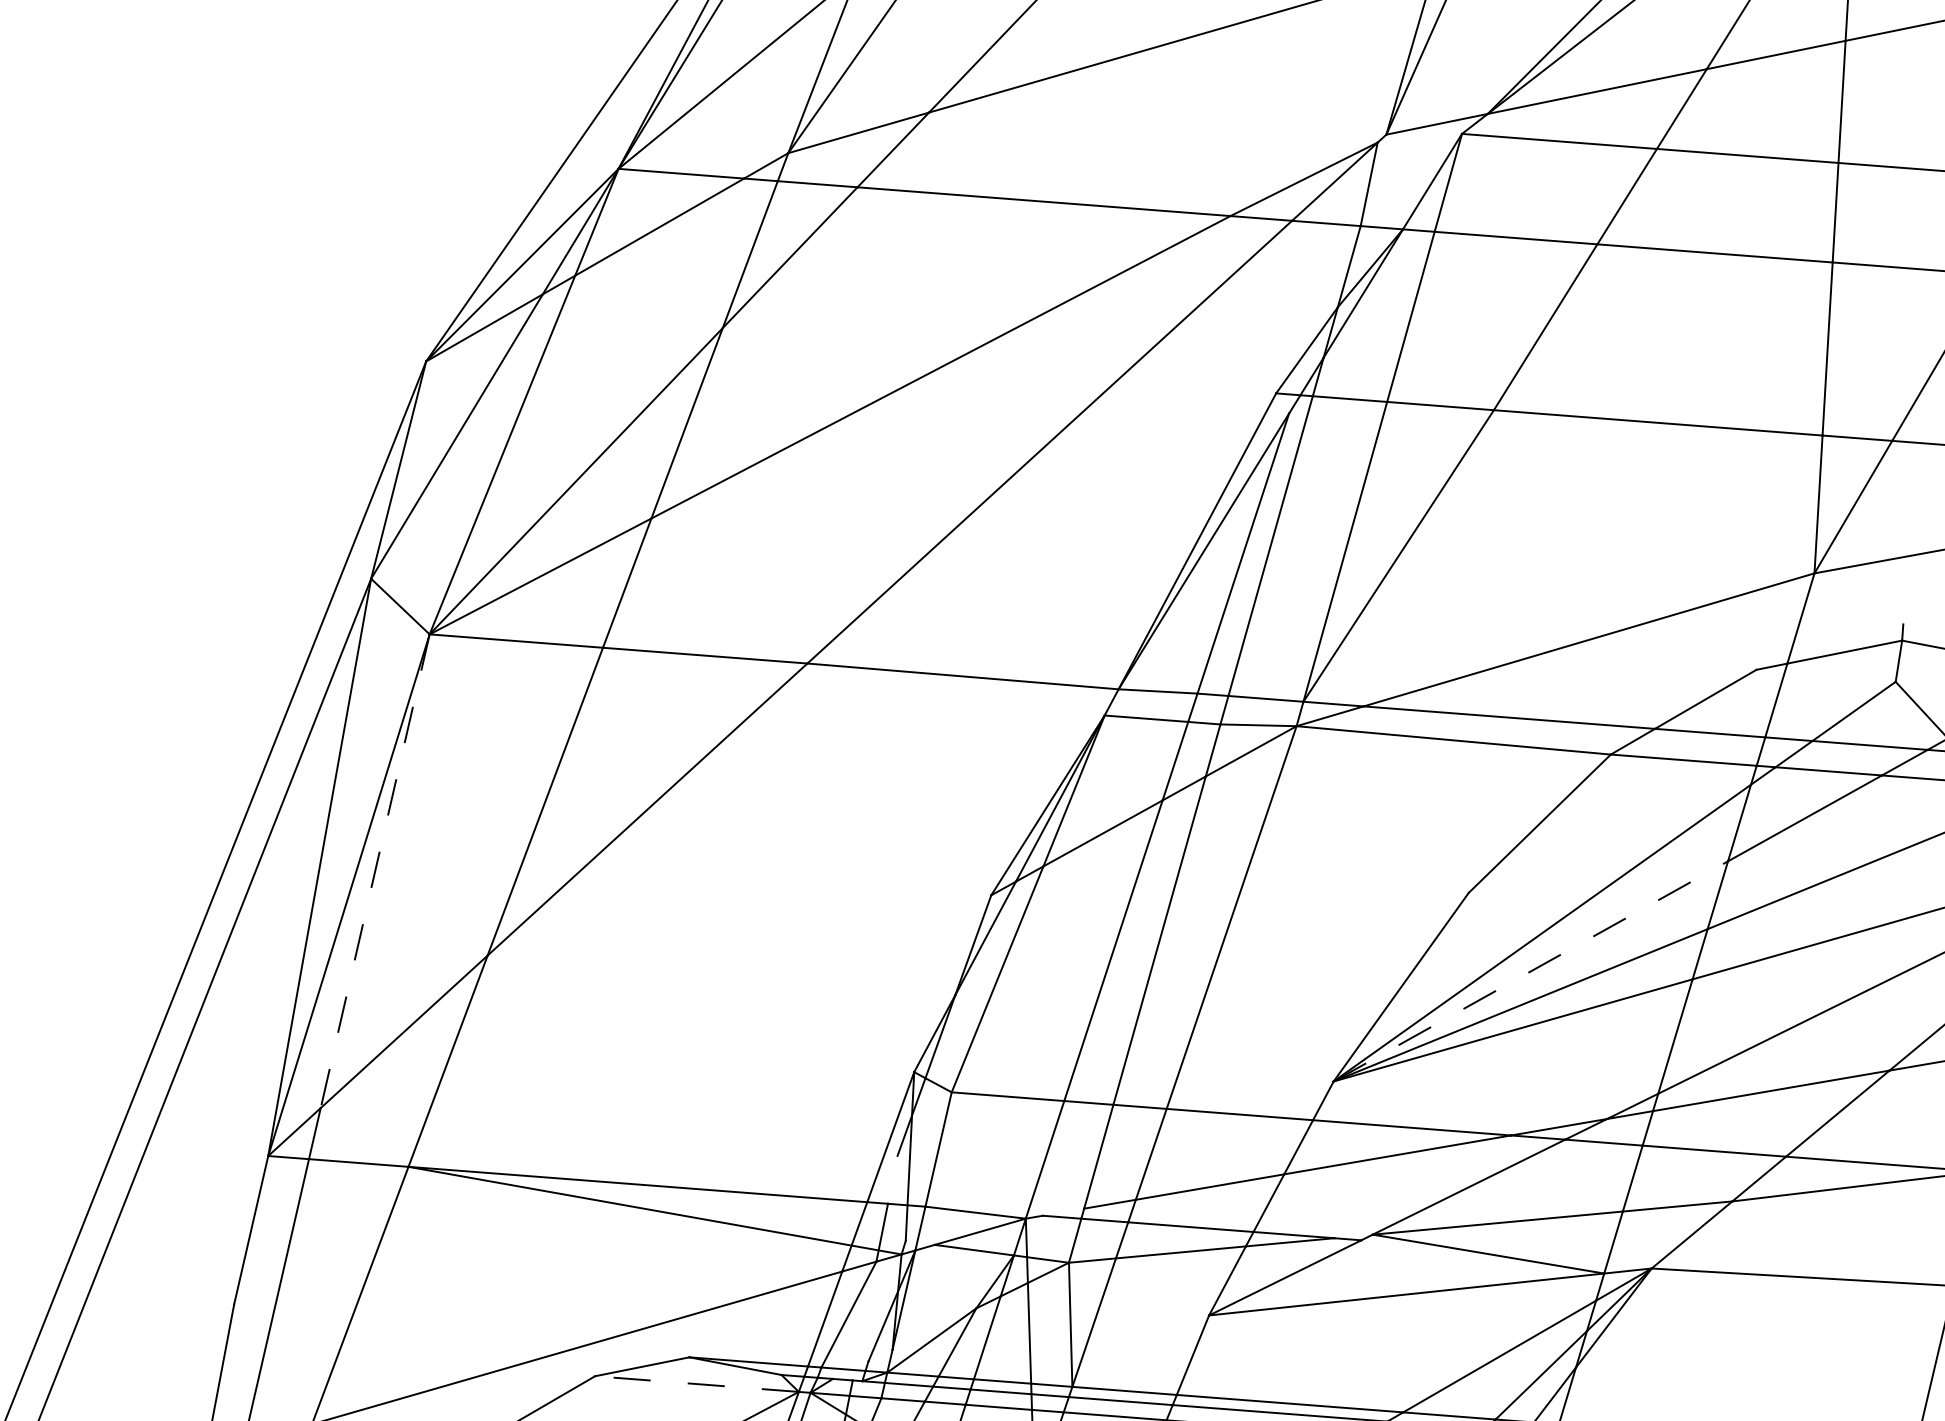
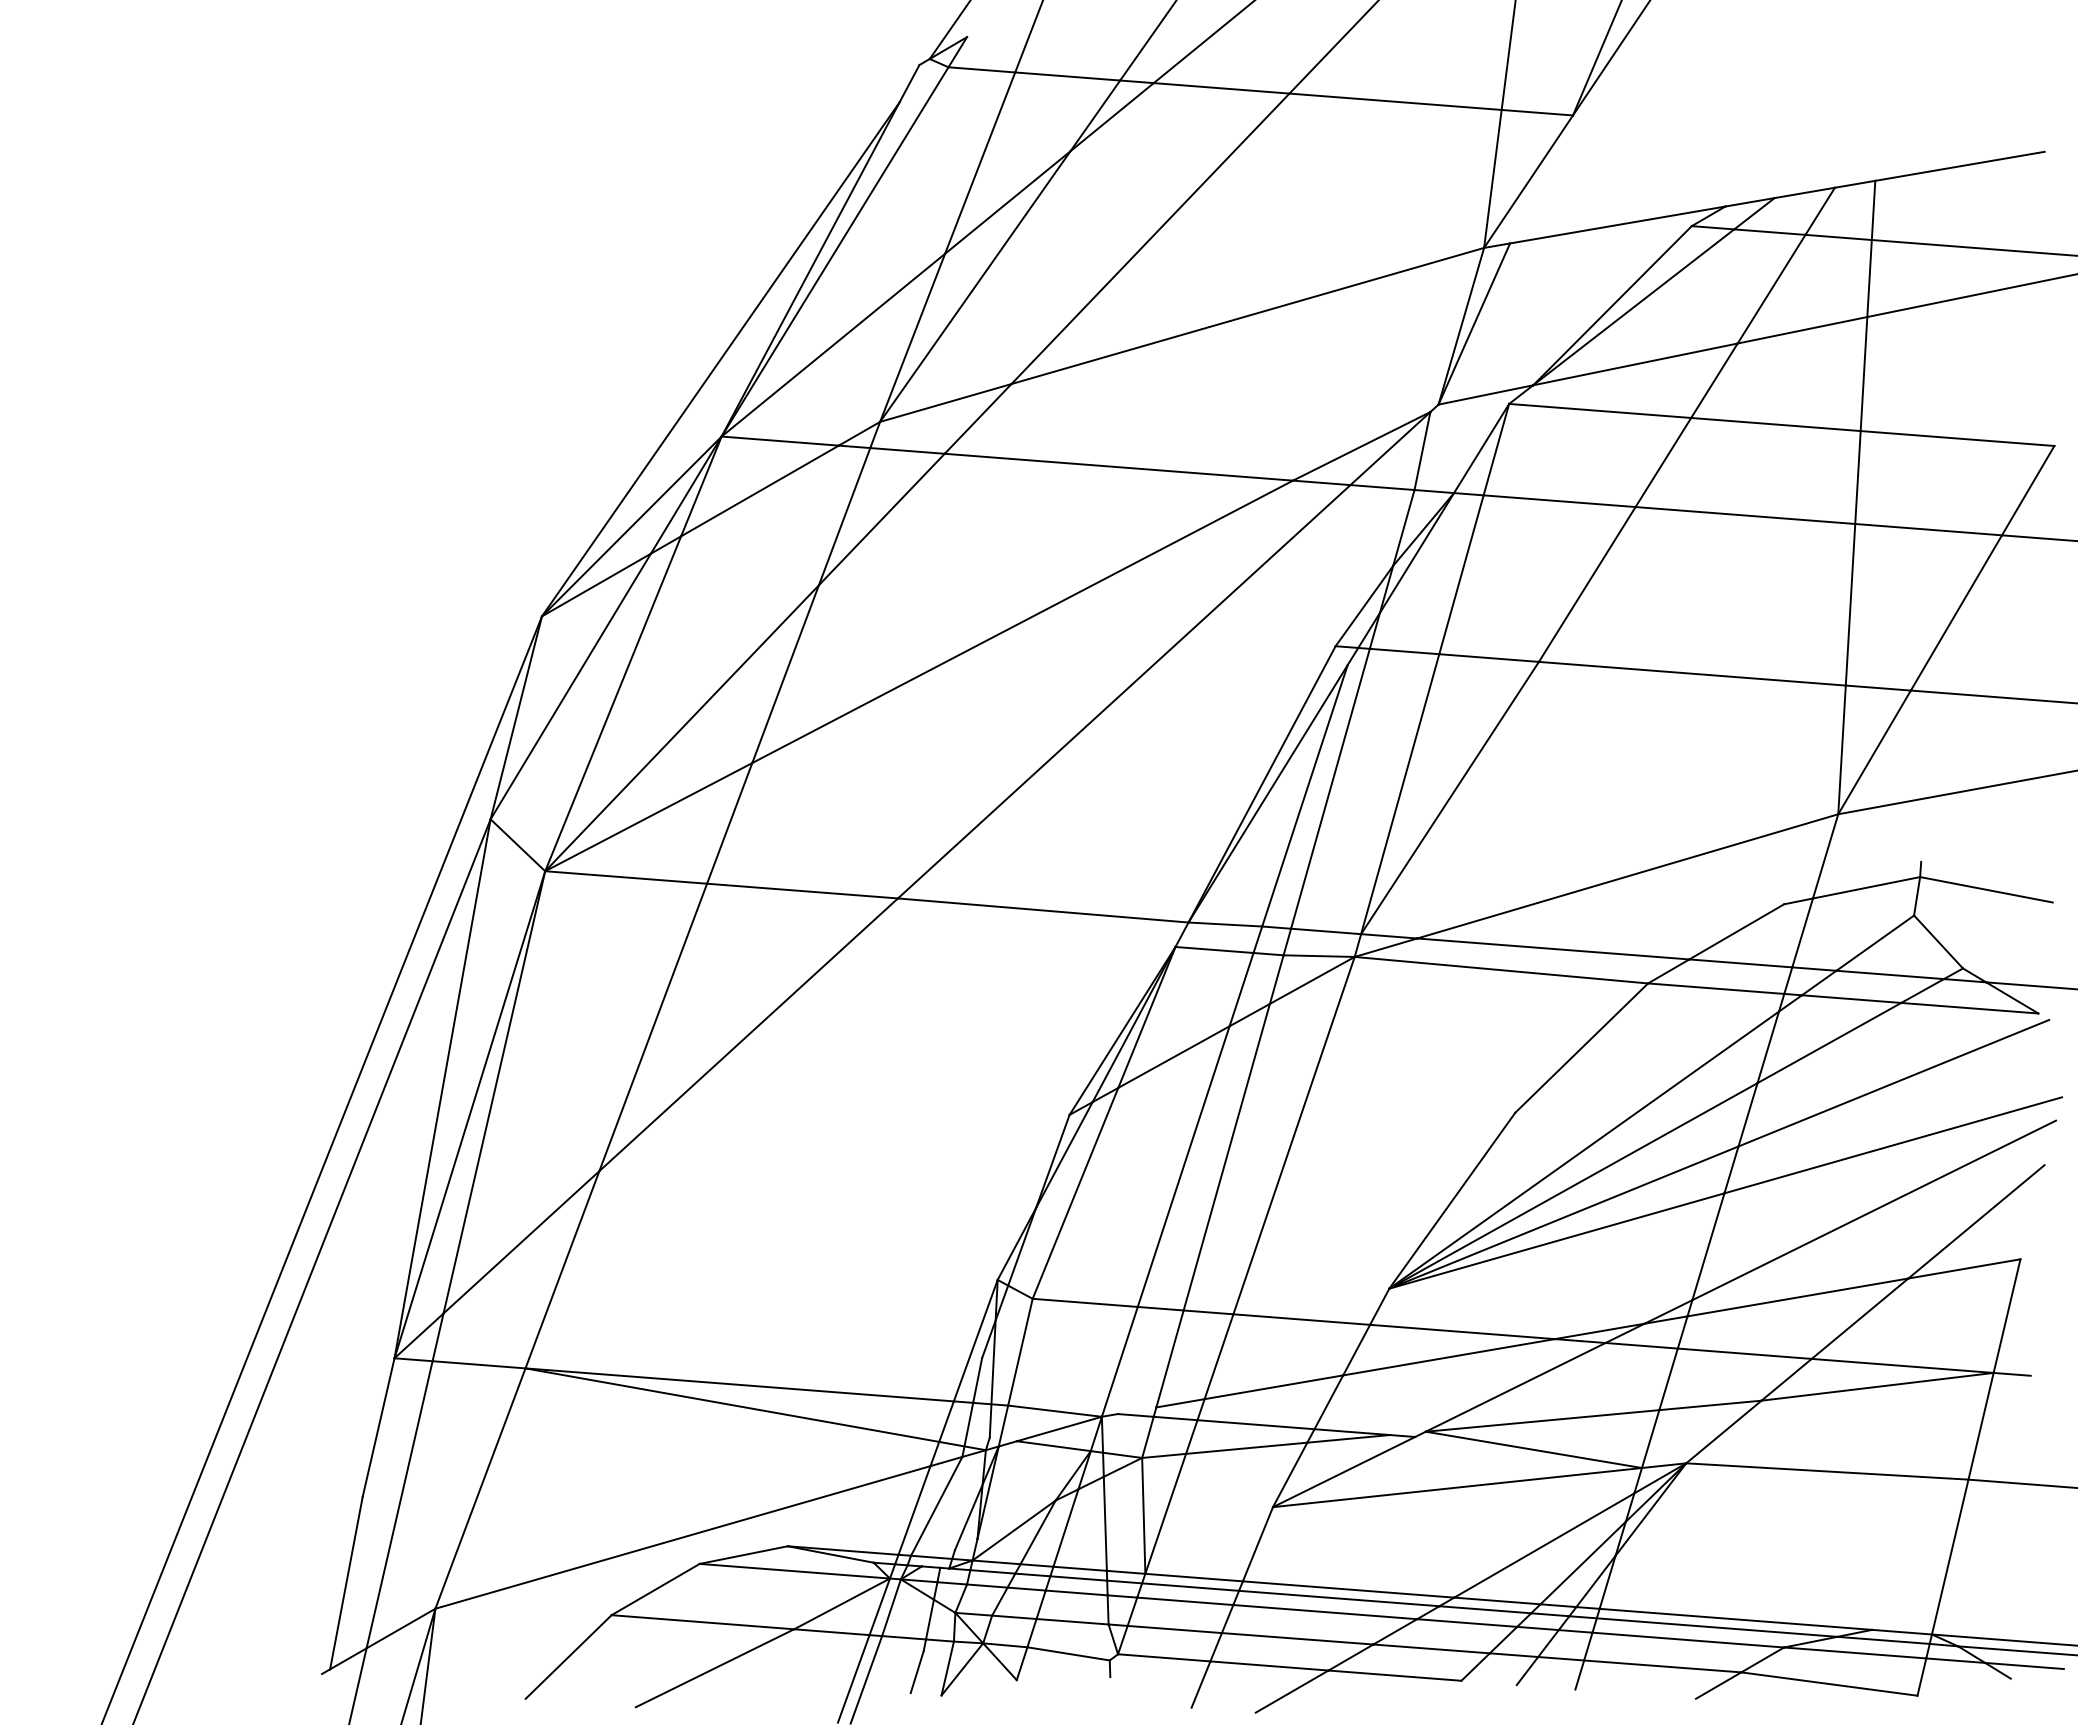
line: (375, 871) -> (494, 1092), dashed -> solid
line: (1530, 970) -> (1573, 1185), dashed -> solid
line: (892, 1179) -> (977, 1380), added
line: (696, 1384) -> (794, 1571), dashed -> solid

